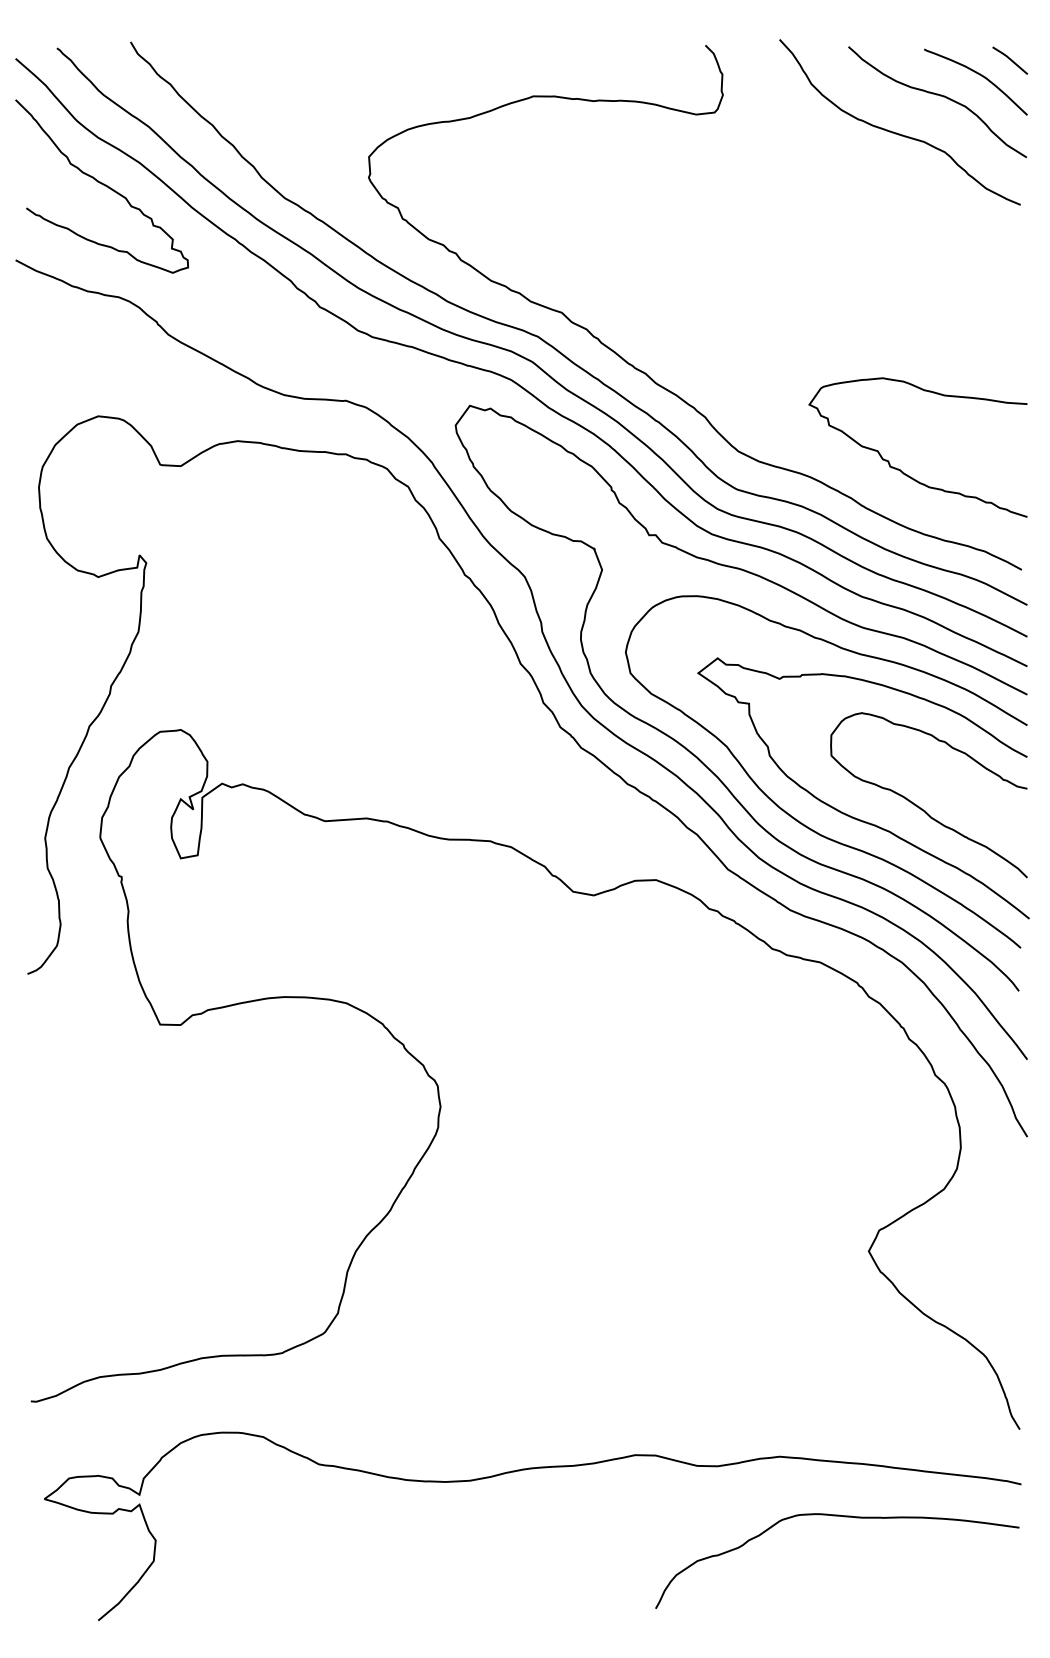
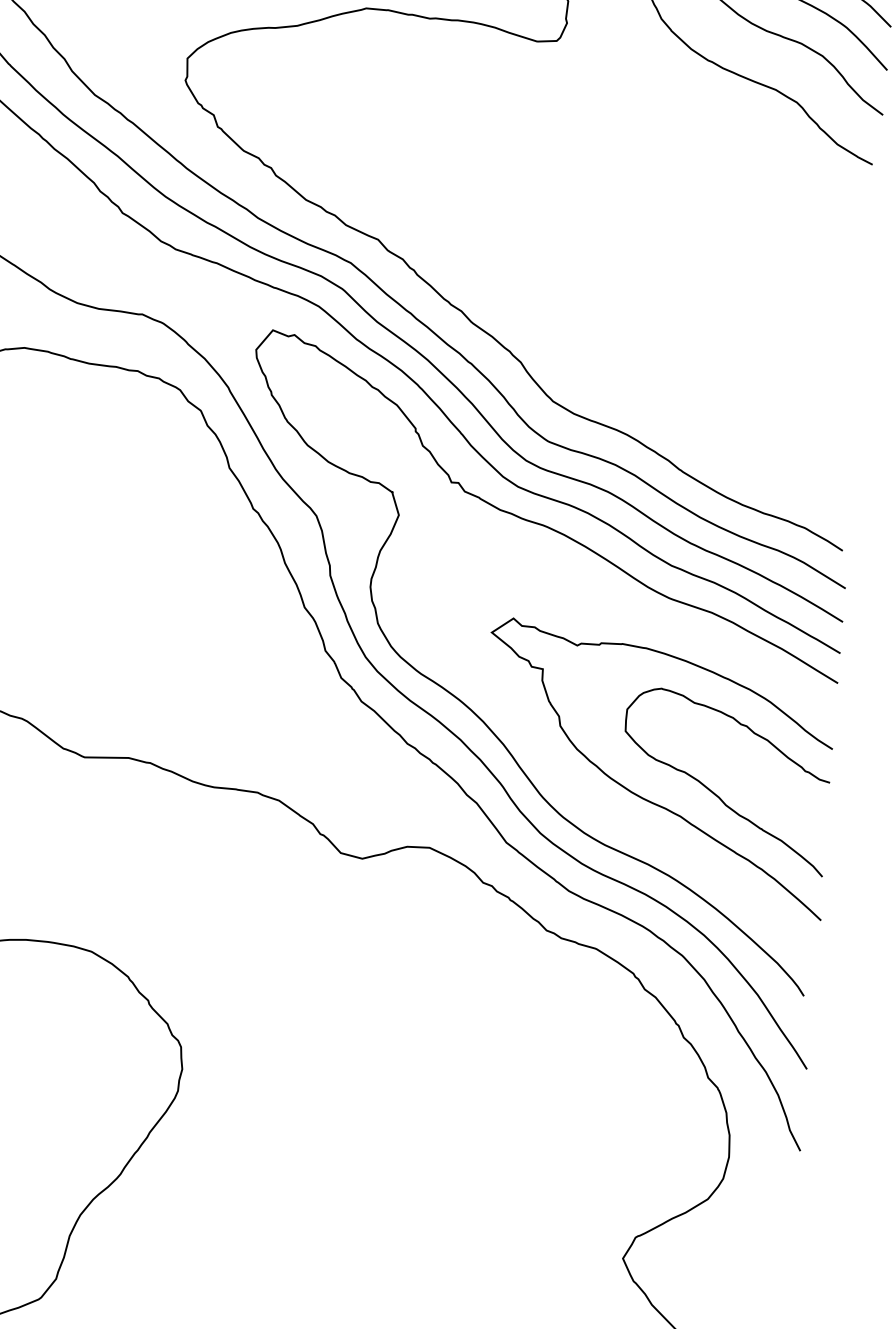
curve: (900, 469) -> (722, 434), removed
curve: (793, 816) -> (580, 792), removed

